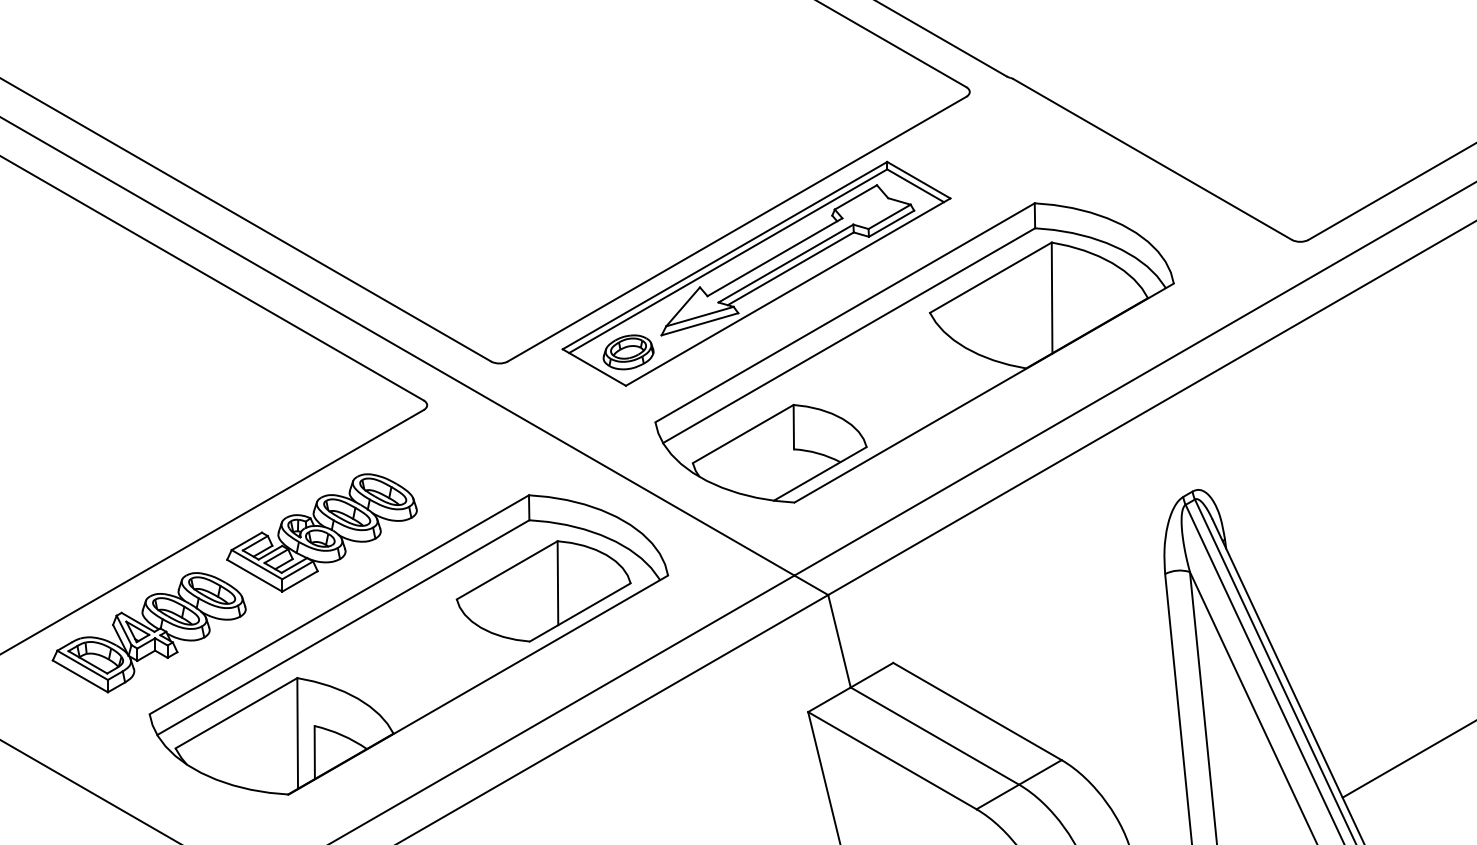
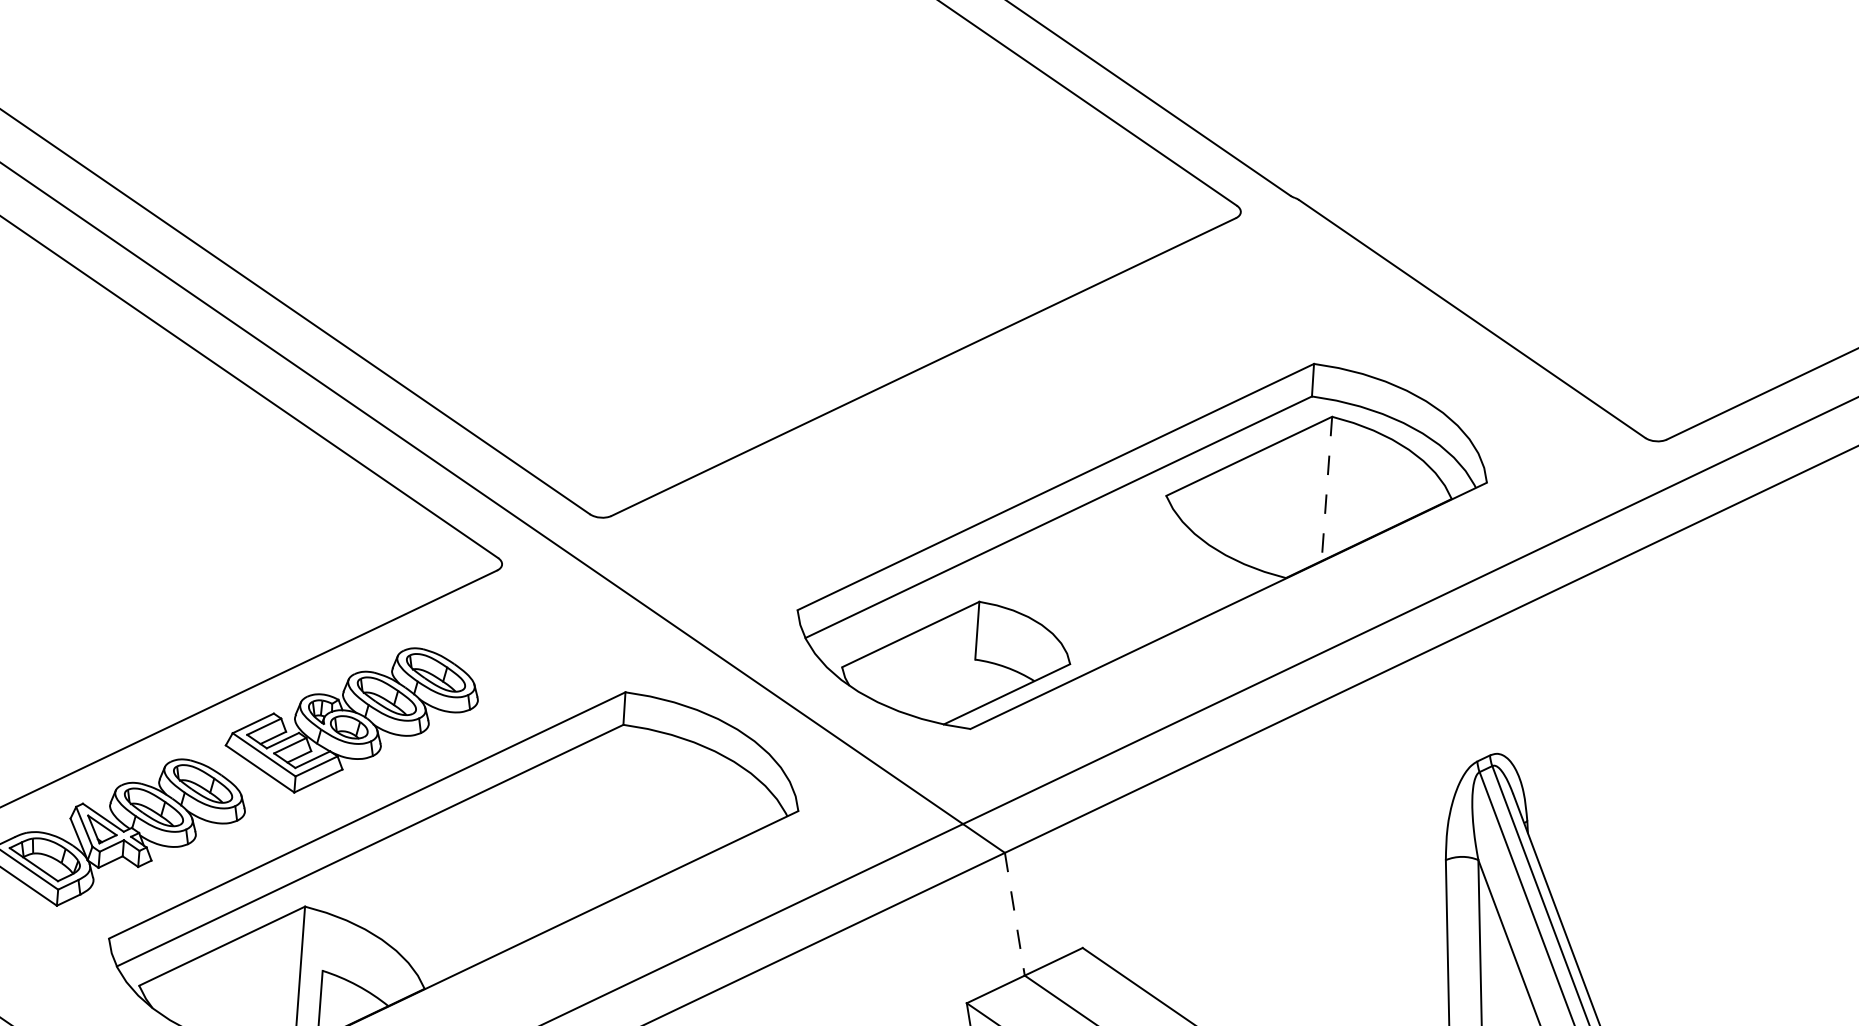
part: (756, 273) -> (944, 426), removed
line: (1052, 298) -> (1327, 489), solid -> dashed
part: (543, 591) -> (634, 819), removed
line: (839, 641) -> (1014, 914), solid -> dashed

